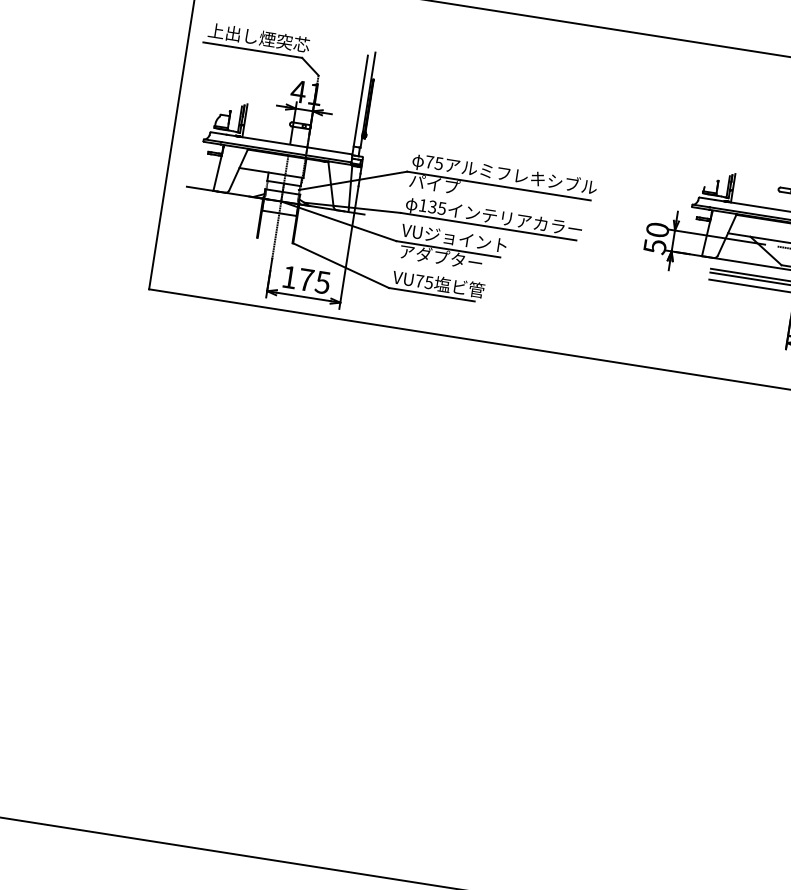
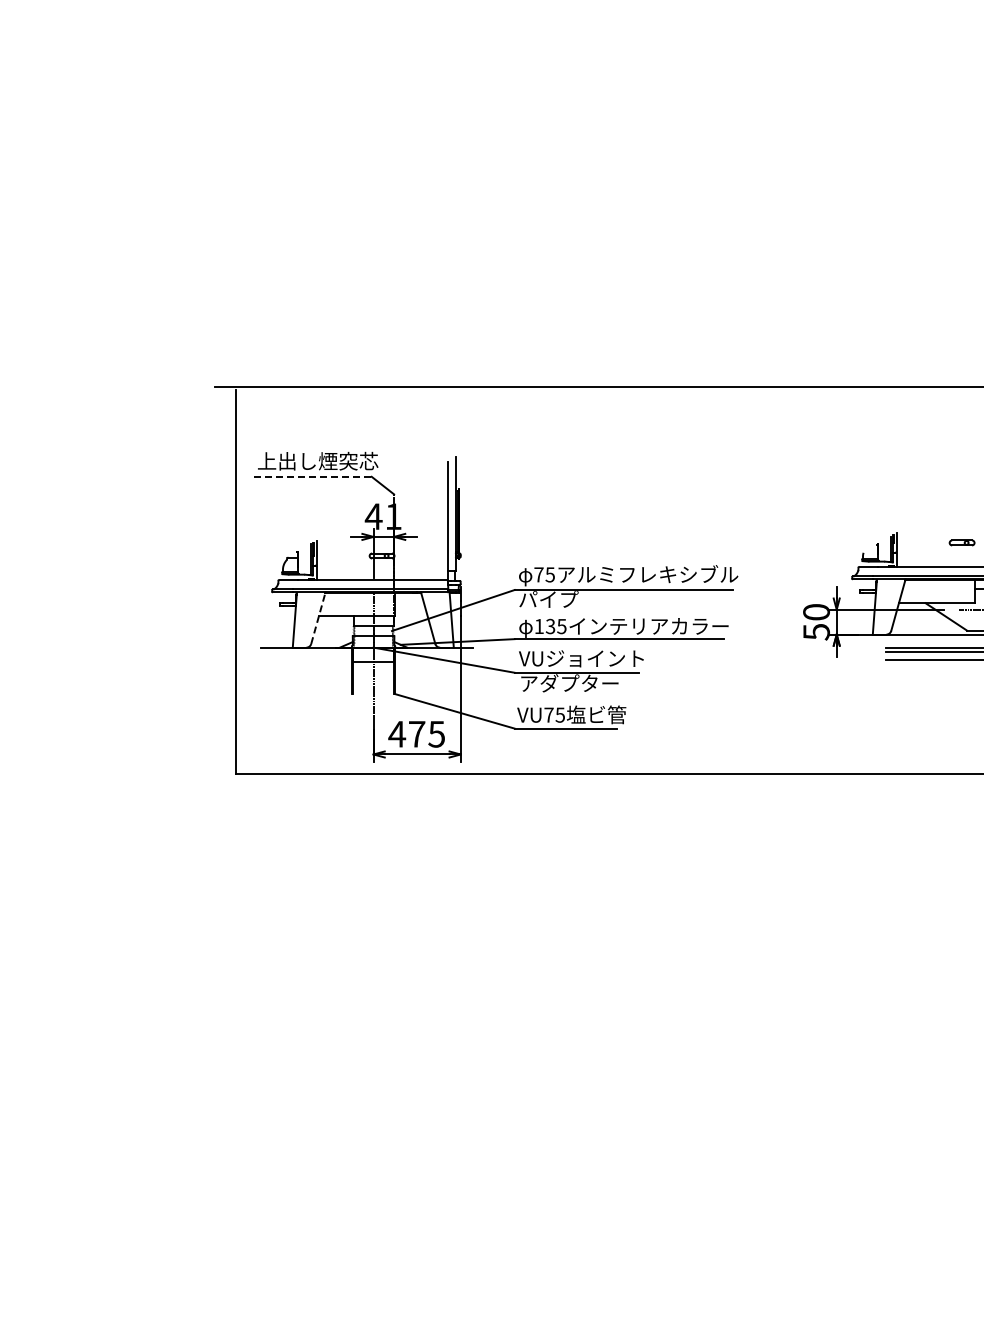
line: (252, 49) -> (312, 476), solid -> dashed
line: (238, 169) -> (318, 618), solid -> dashed
text: (289, 277) -> (397, 734), 175 -> 475

